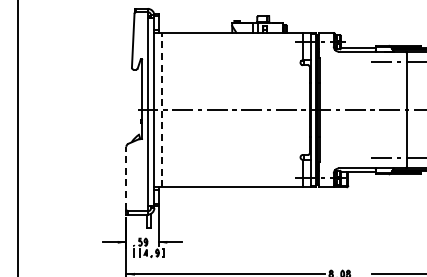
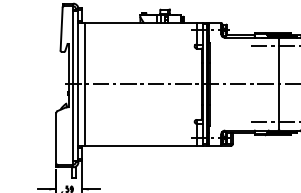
line: (162, 109) -> (84, 83), dashed -> solid
line: (126, 177) -> (56, 137), dashed -> solid

